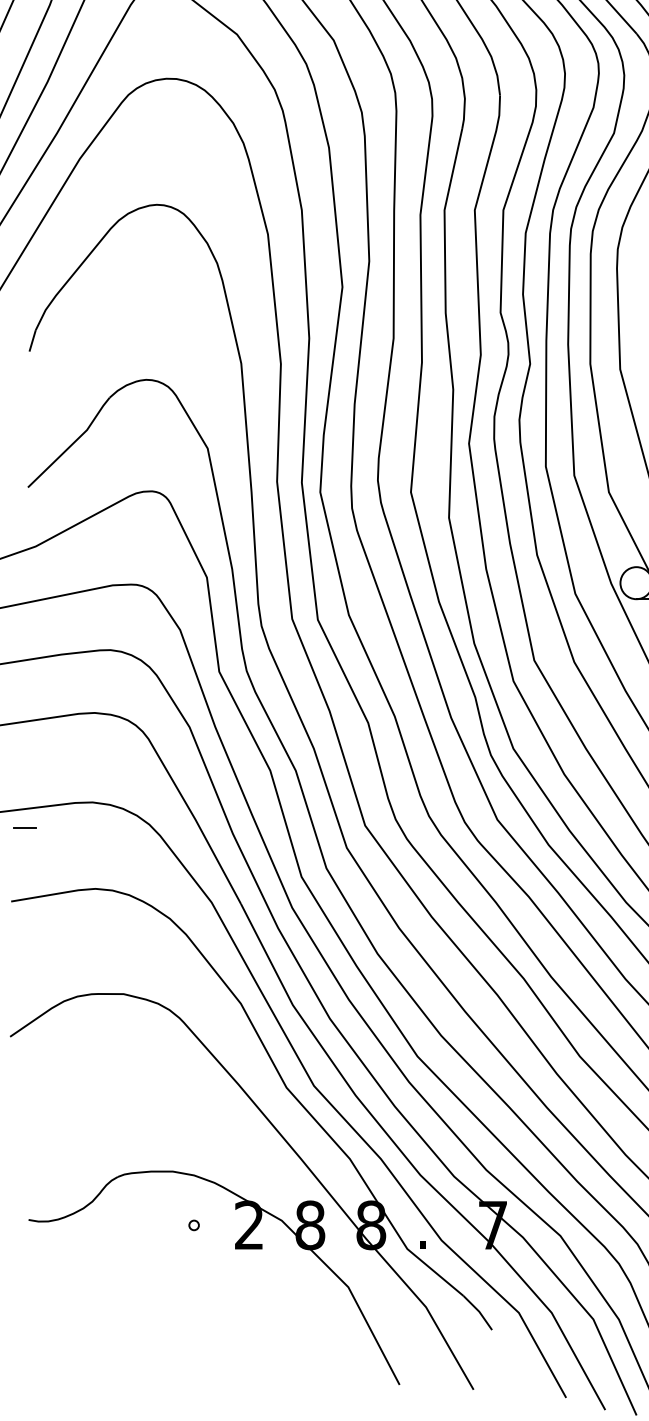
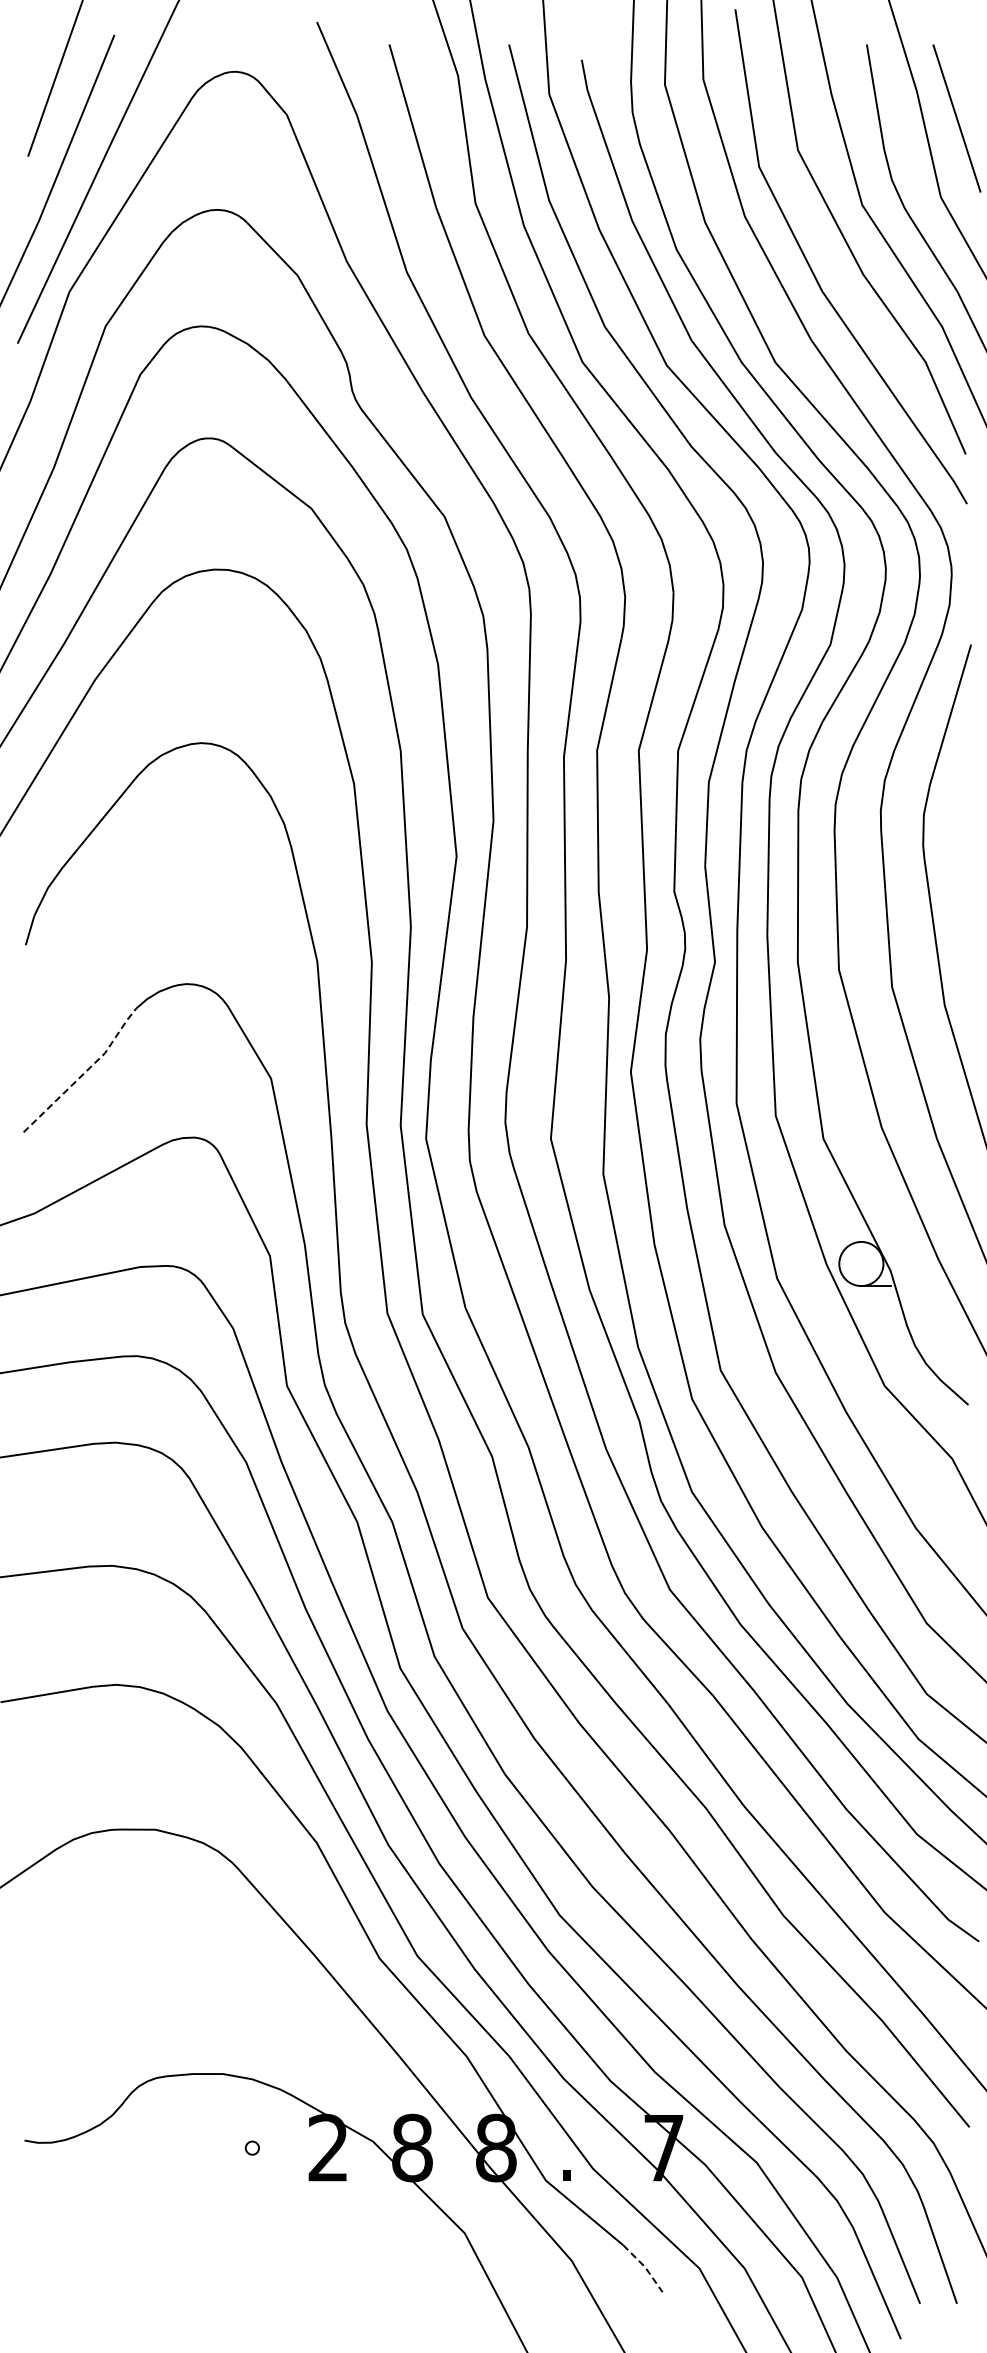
line: (72, 444) -> (85, 1072), solid -> dashed
line: (24, 827) -> (19, 1600), removed
line: (478, 1311) -> (644, 2266), solid -> dashed

